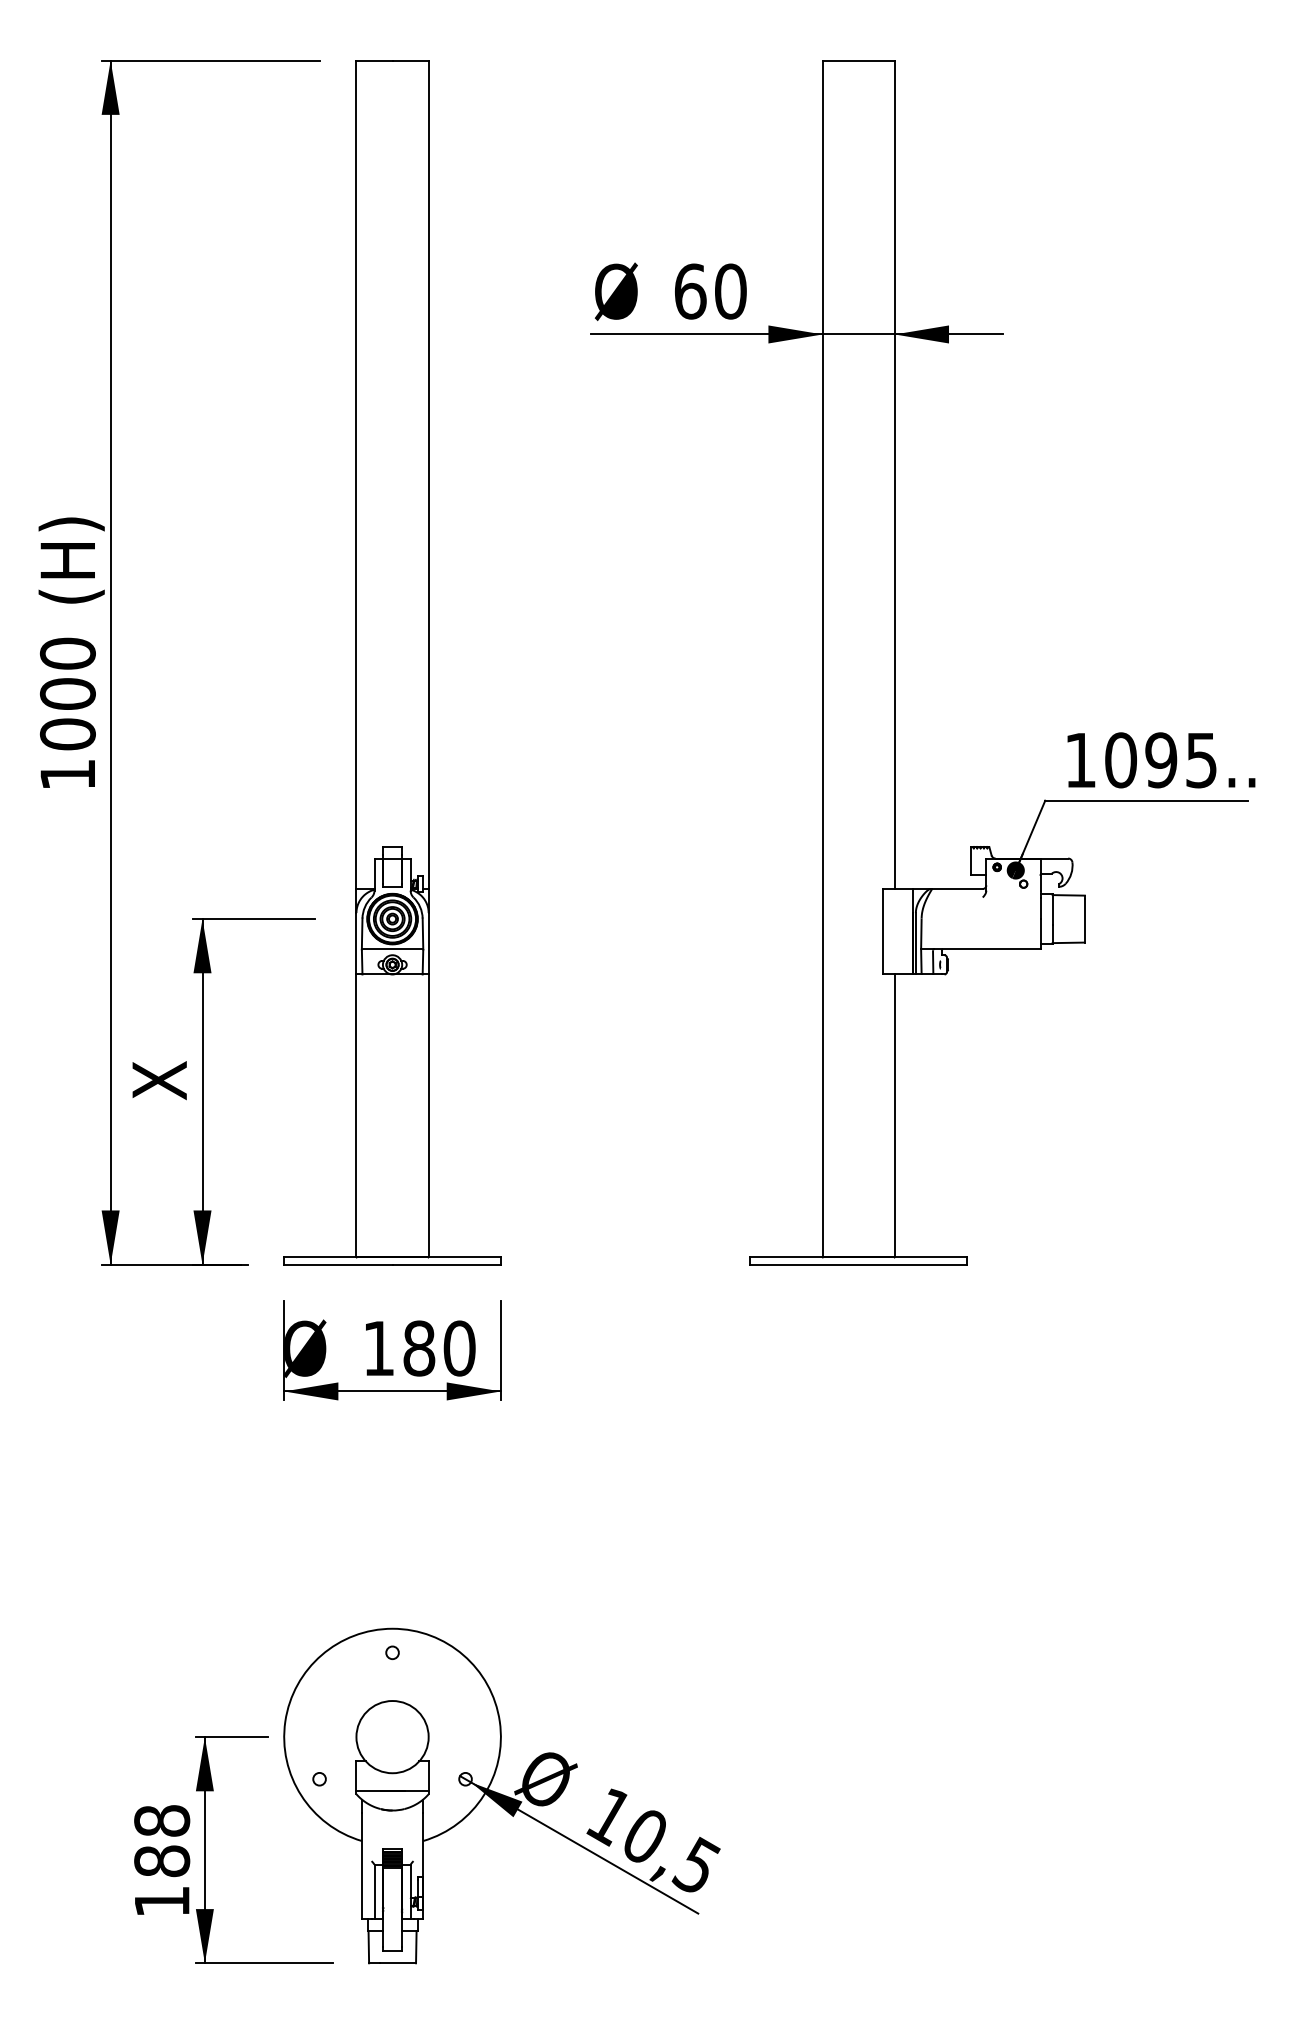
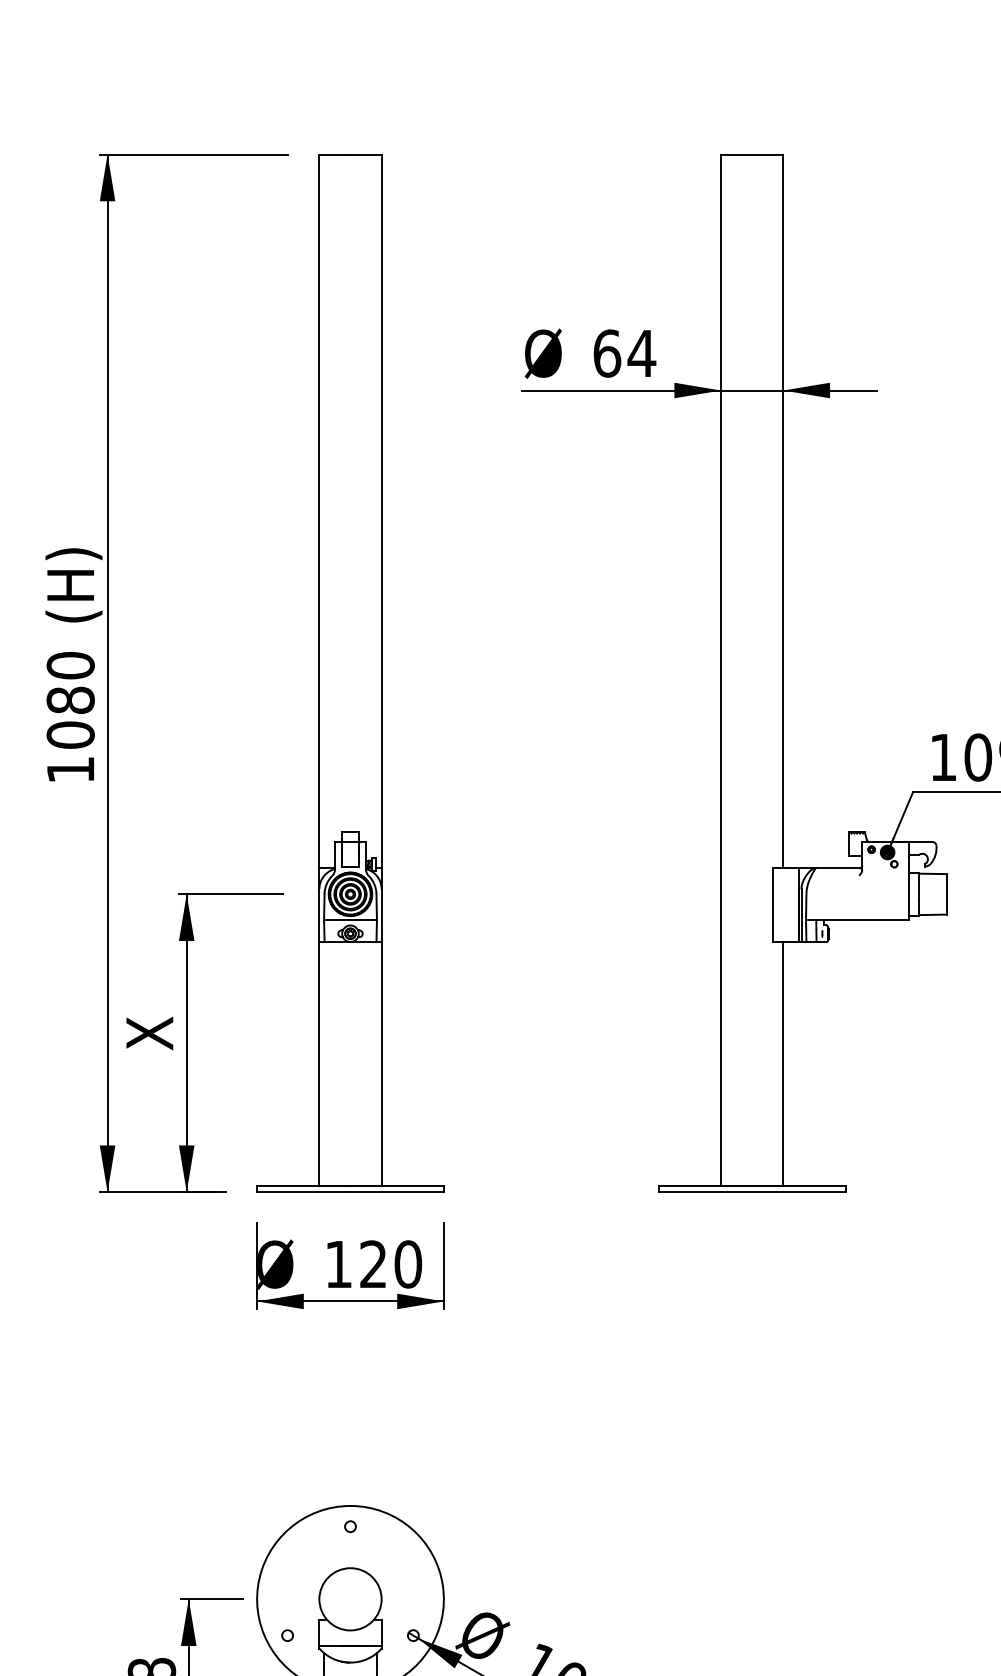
text: (730, 291) -> (641, 353), 60 -> 64
text: (67, 693) -> (70, 699), 1000 -> 1080
text: (419, 1348) -> (373, 1264), 180 -> 120

